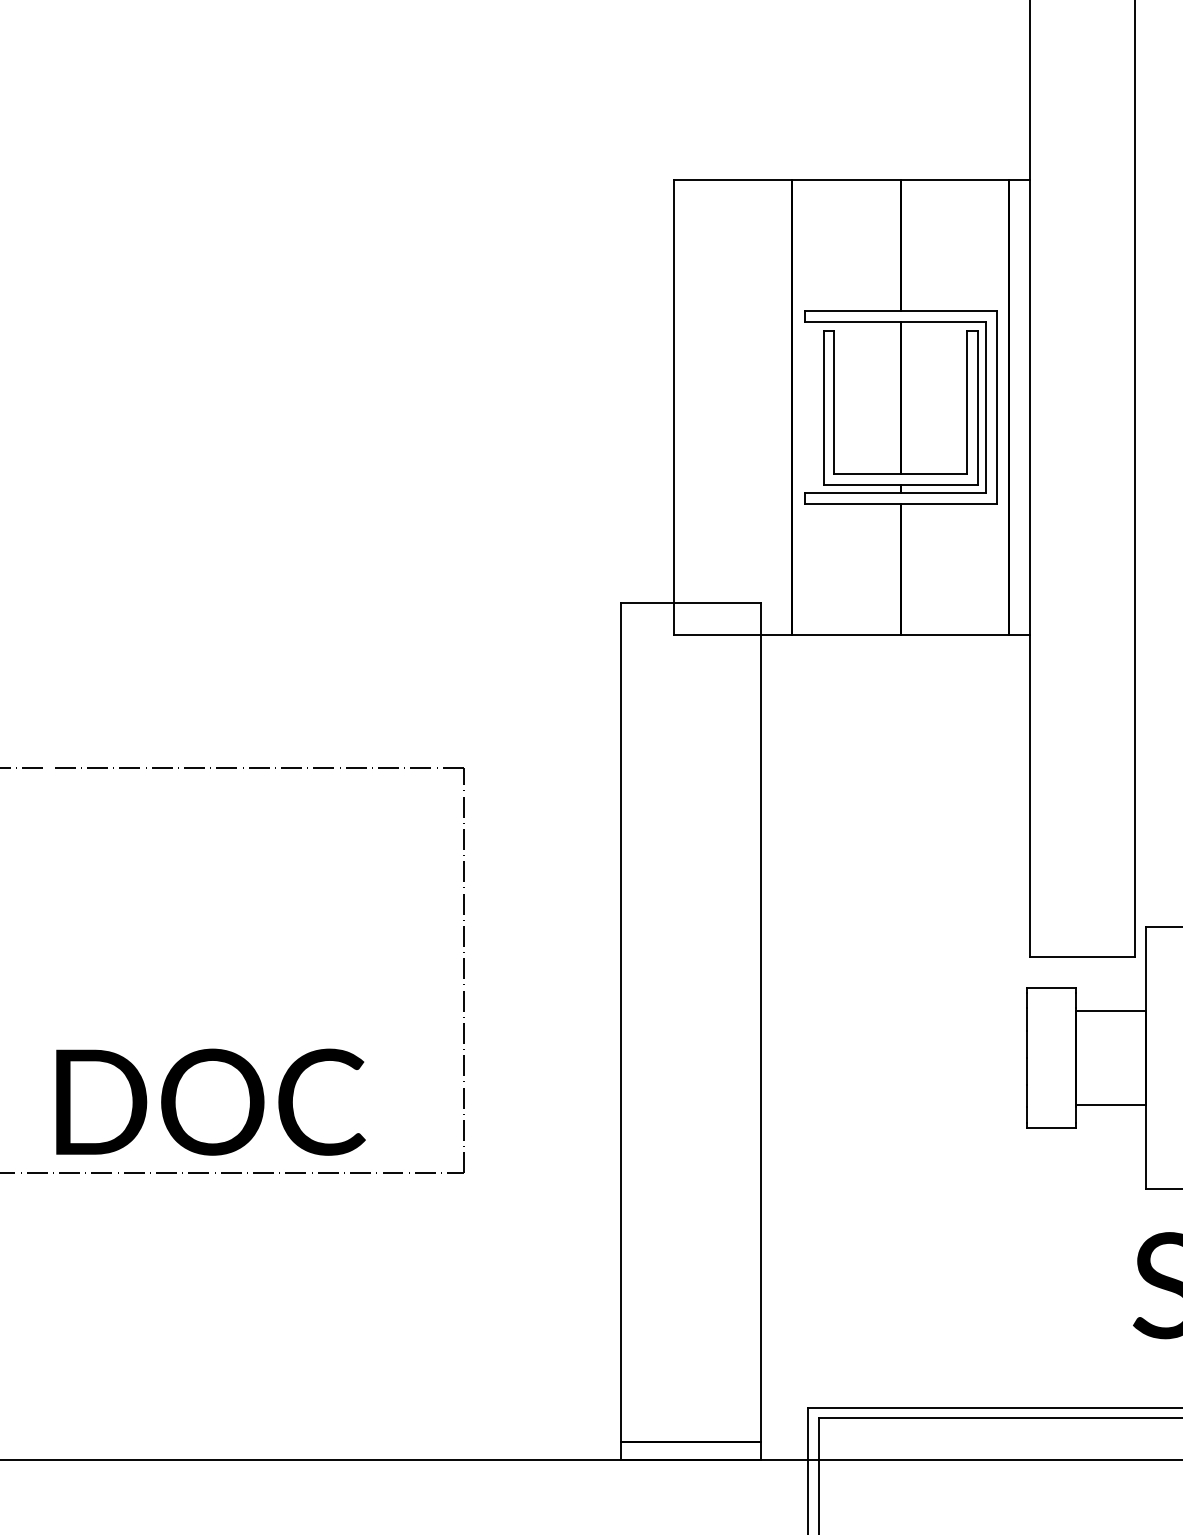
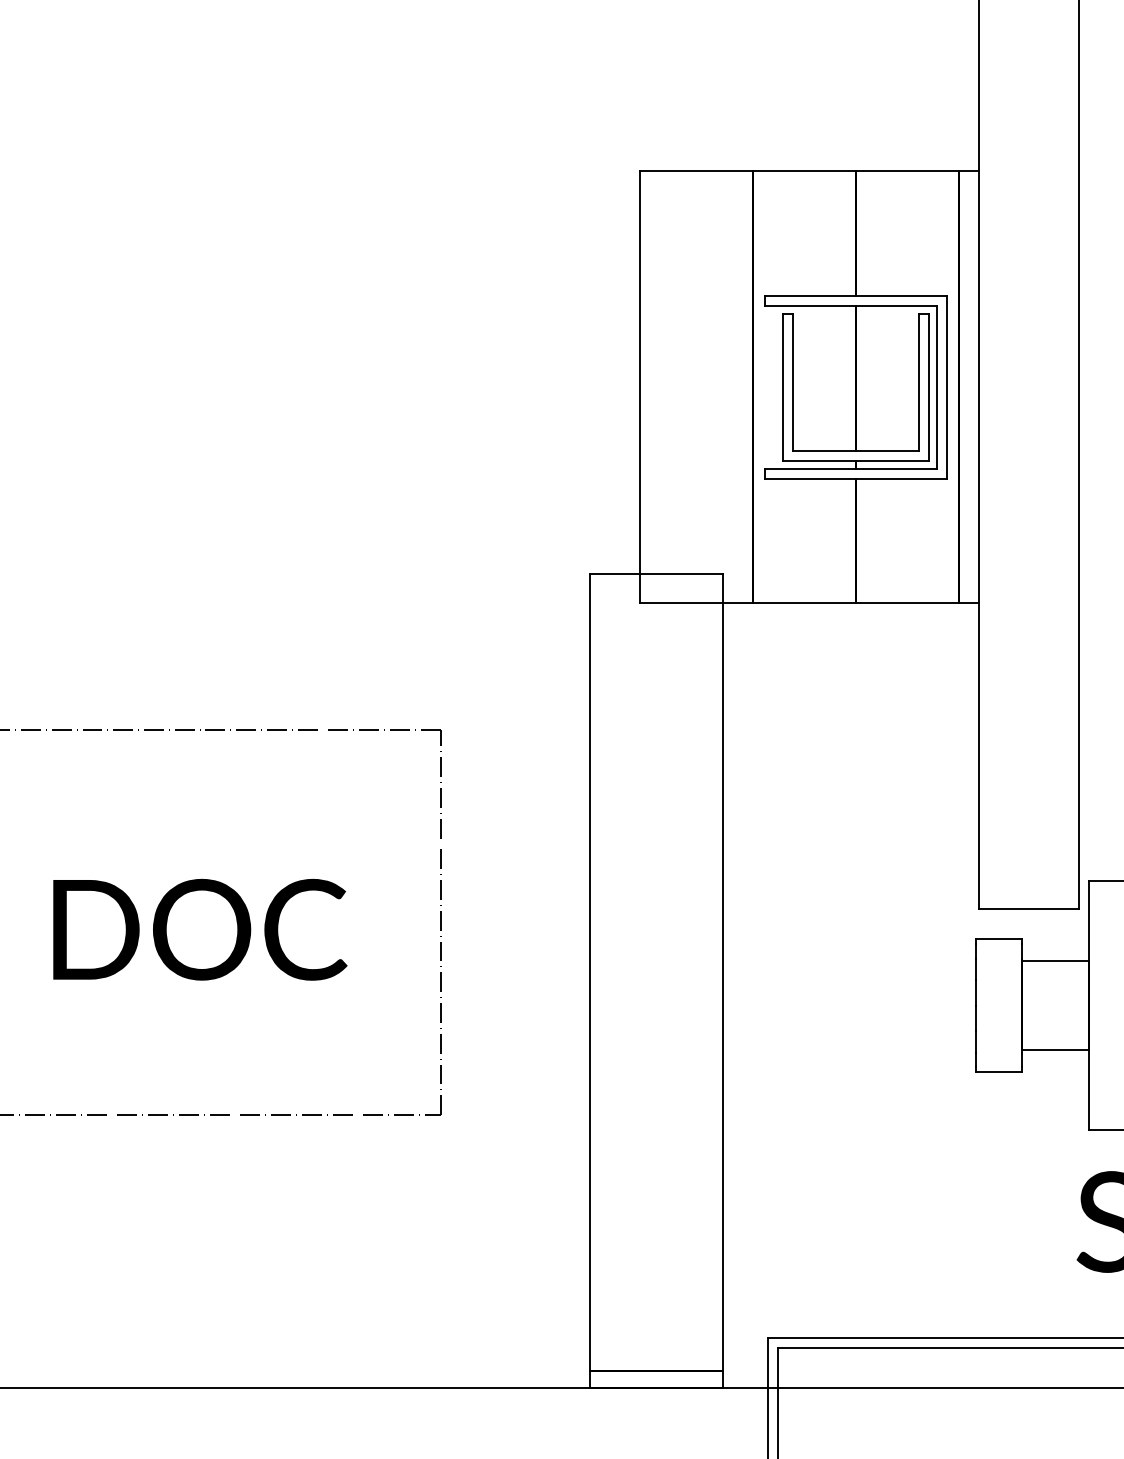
text: (210, 1101) -> (199, 929), moved

